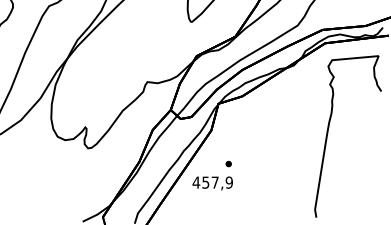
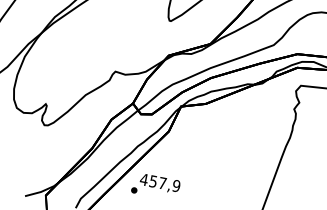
part: (228, 163) -> (134, 189), moved

